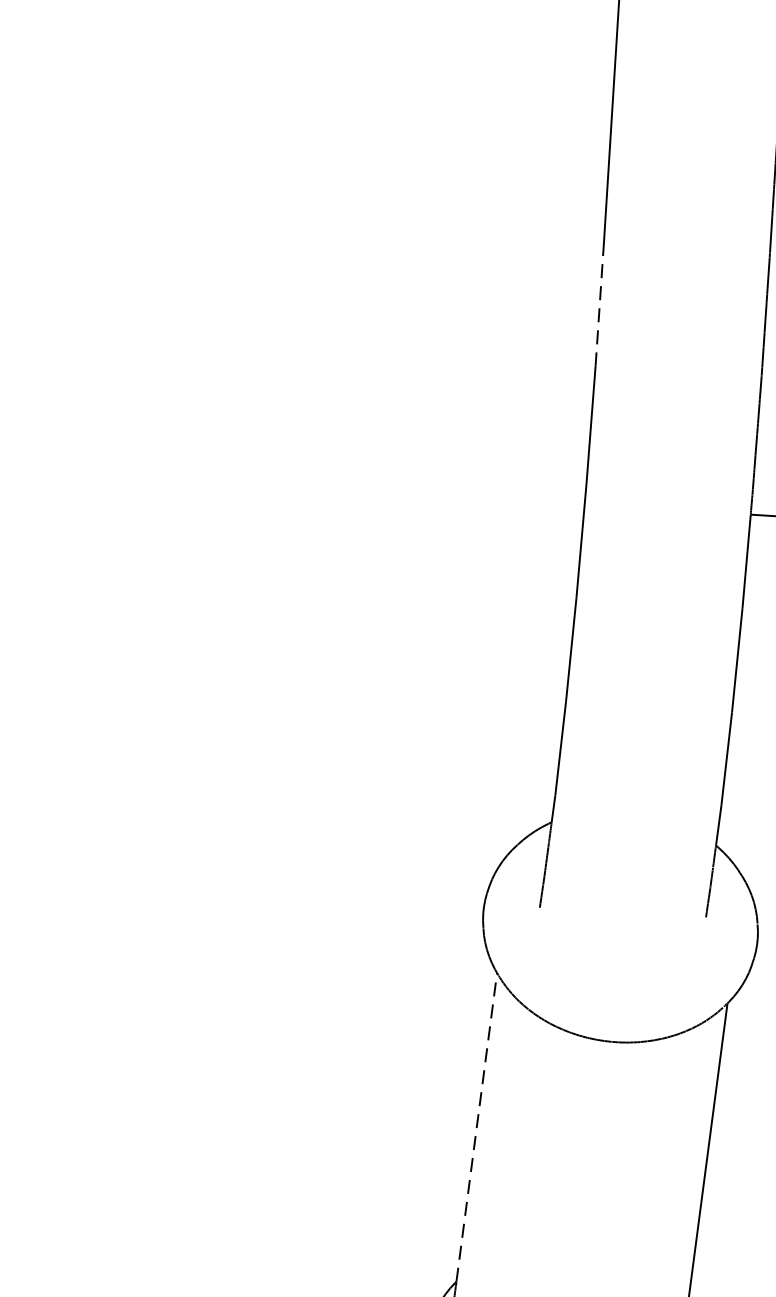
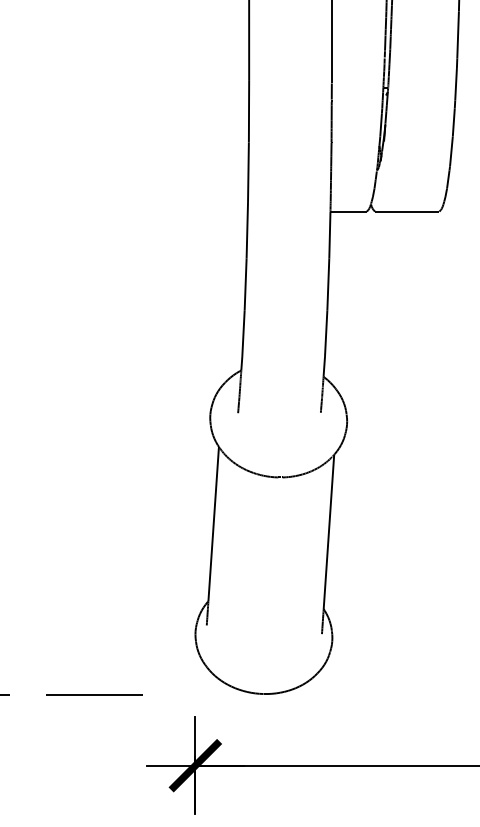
line: (600, 303) -> (249, 111), dashed -> solid
line: (476, 1126) -> (213, 523), dashed -> solid

